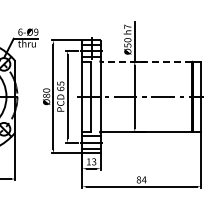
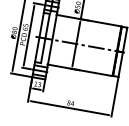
line: (146, 61) -> (89, 20), dashed -> solid

